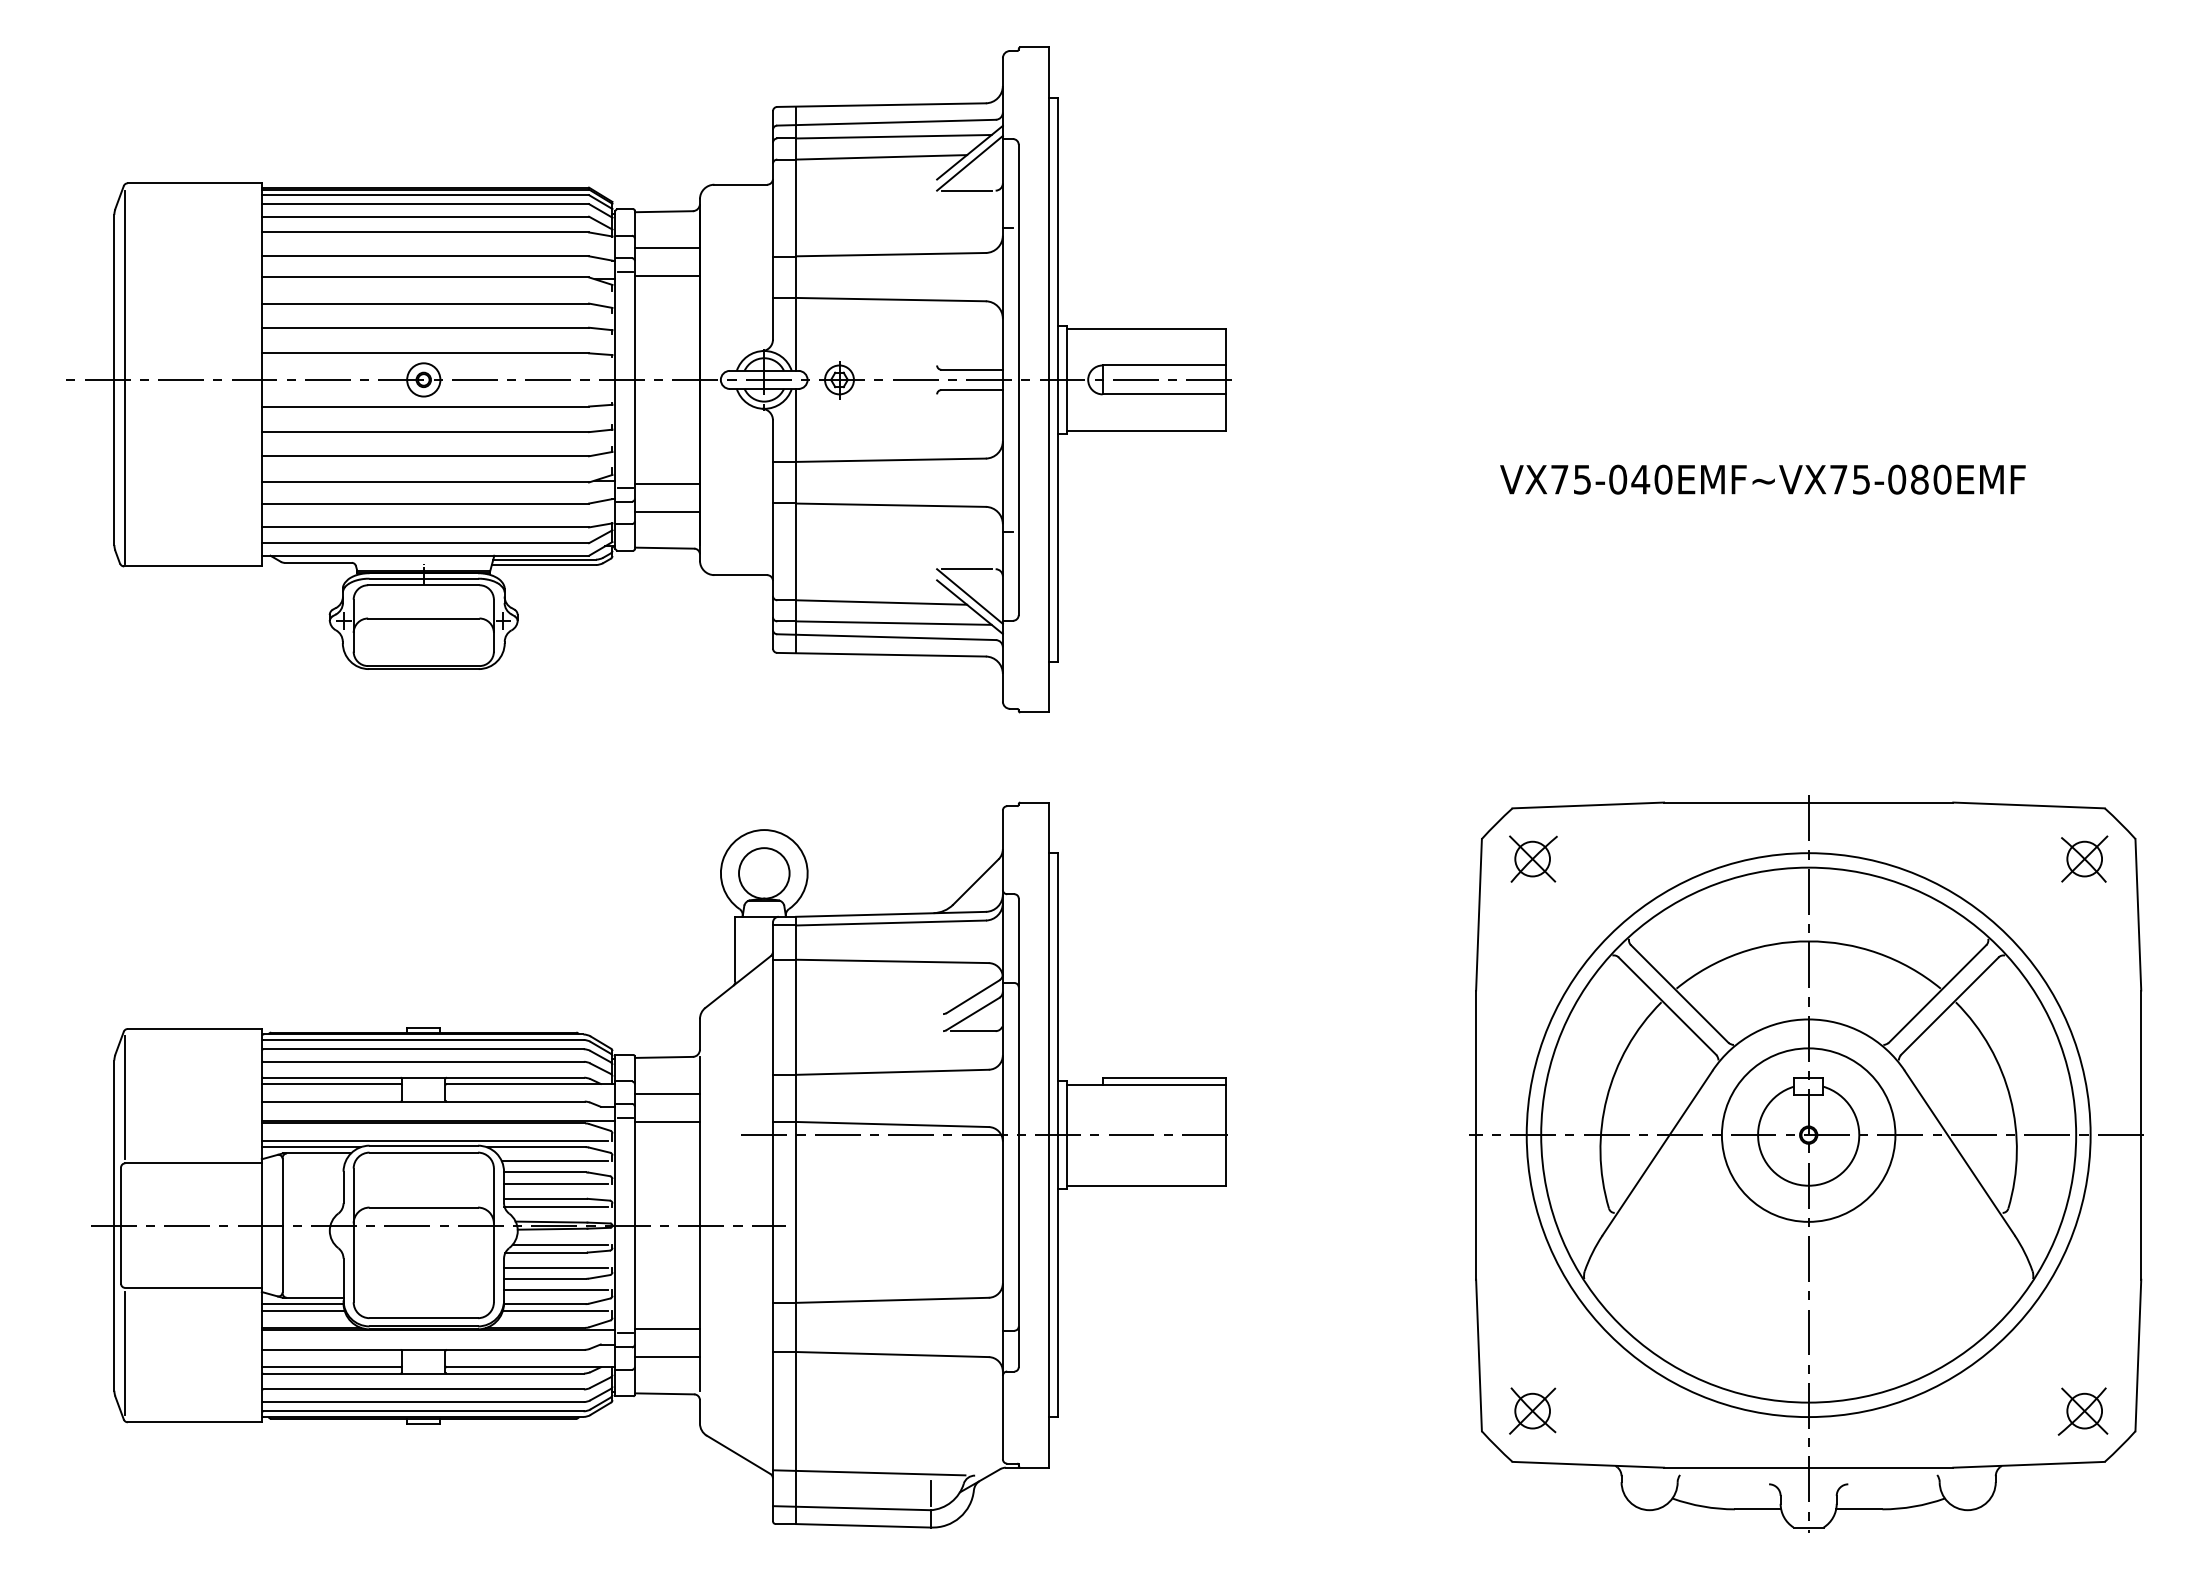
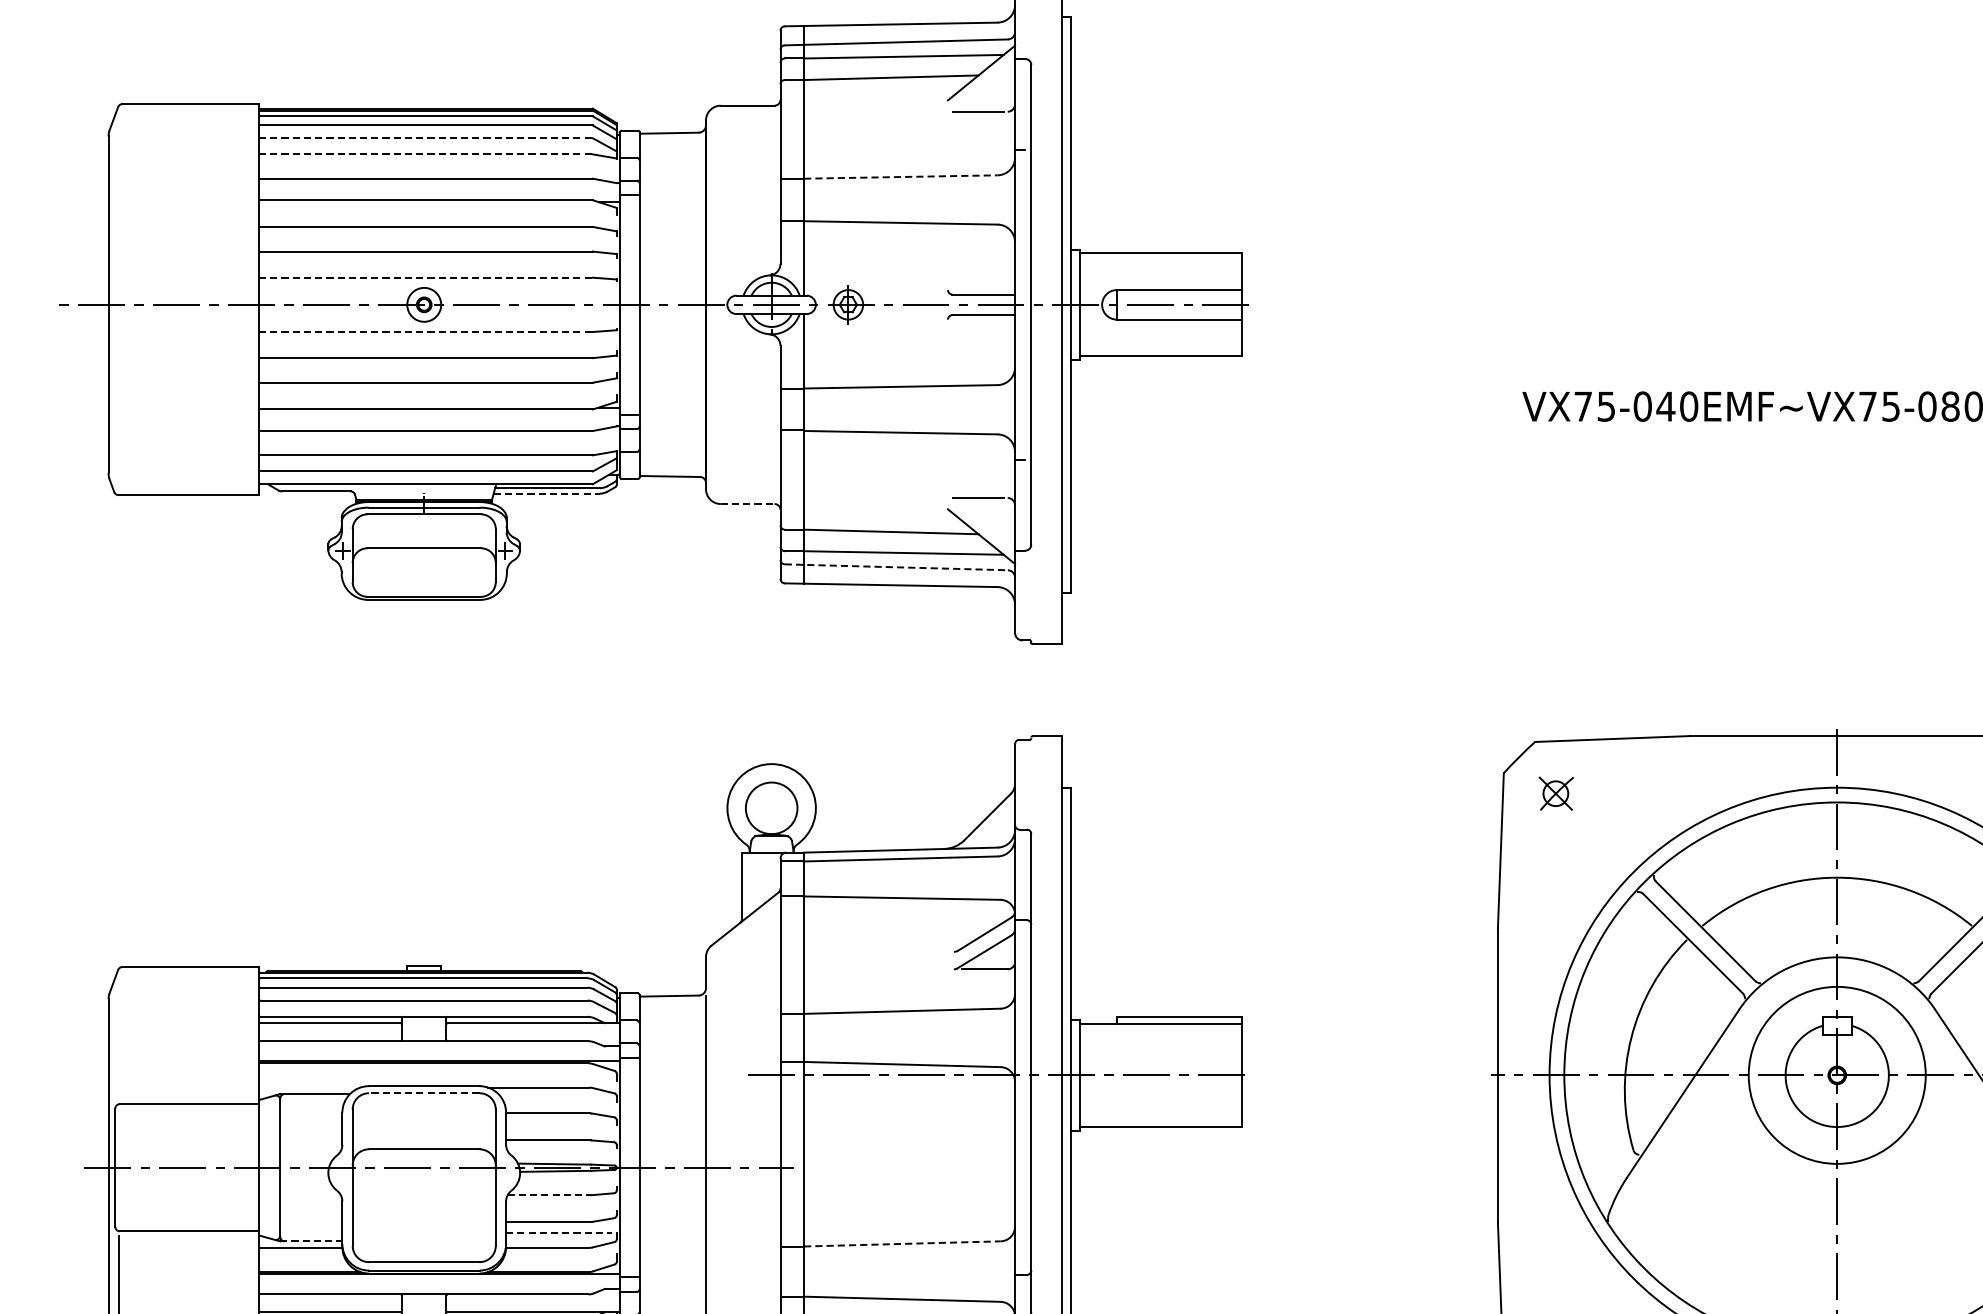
line: (969, 163) -> (981, 84), removed
line: (425, 216) -> (425, 138), solid -> dashed
line: (425, 232) -> (425, 154), solid -> dashed
line: (666, 248) -> (671, 170), removed
line: (890, 254) -> (900, 176), solid -> dashed
line: (666, 276) -> (671, 199), removed
line: (425, 353) -> (425, 277), solid -> dashed
line: (124, 376) -> (118, 301), removed
line: (425, 406) -> (425, 331), solid -> dashed
line: (666, 483) -> (671, 410), removed
line: (666, 511) -> (671, 439), removed
line: (544, 565) -> (547, 494), solid -> dashed
line: (741, 575) -> (748, 504), solid -> dashed
line: (969, 596) -> (981, 525), removed
line: (886, 637) -> (896, 567), solid -> dashed
part: (1533, 858) -> (1556, 793), size x0.7
line: (666, 1093) -> (671, 1032), removed
line: (124, 1097) -> (118, 1036), removed
line: (666, 1121) -> (671, 1061), removed
line: (434, 1140) -> (435, 1080), removed
line: (310, 1147) -> (308, 1088), removed
line: (423, 1152) -> (423, 1093), solid -> dashed
line: (555, 1161) -> (558, 1102), removed
line: (556, 1183) -> (559, 1124), removed
line: (556, 1206) -> (559, 1148), removed
line: (560, 1244) -> (563, 1186), removed
line: (546, 1252) -> (549, 1195), solid -> dashed
line: (556, 1267) -> (559, 1210), removed
line: (556, 1289) -> (559, 1232), solid -> dashed
line: (313, 1297) -> (311, 1241), solid -> dashed
line: (892, 1300) -> (902, 1244), solid -> dashed
line: (302, 1310) -> (300, 1254), removed
line: (555, 1310) -> (558, 1254), removed
line: (666, 1329) -> (671, 1273), removed
line: (666, 1357) -> (671, 1302), removed

